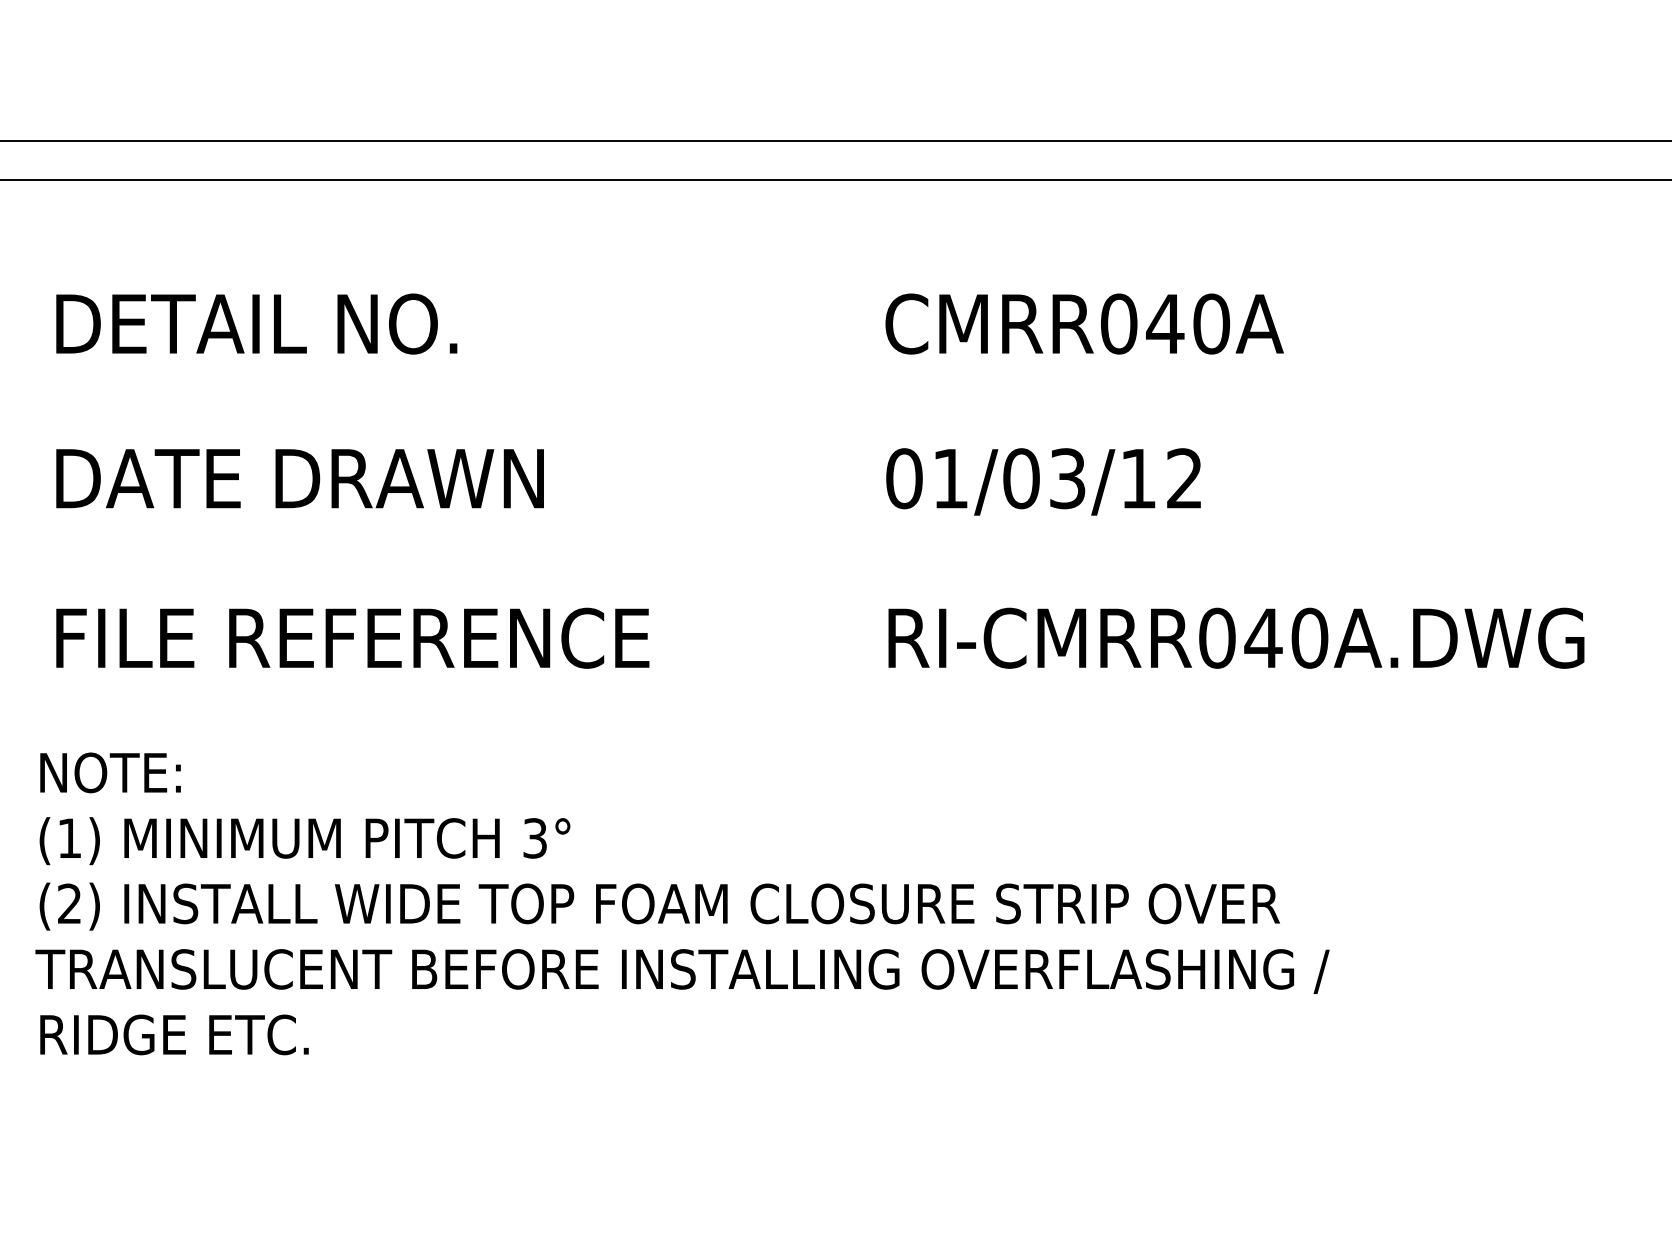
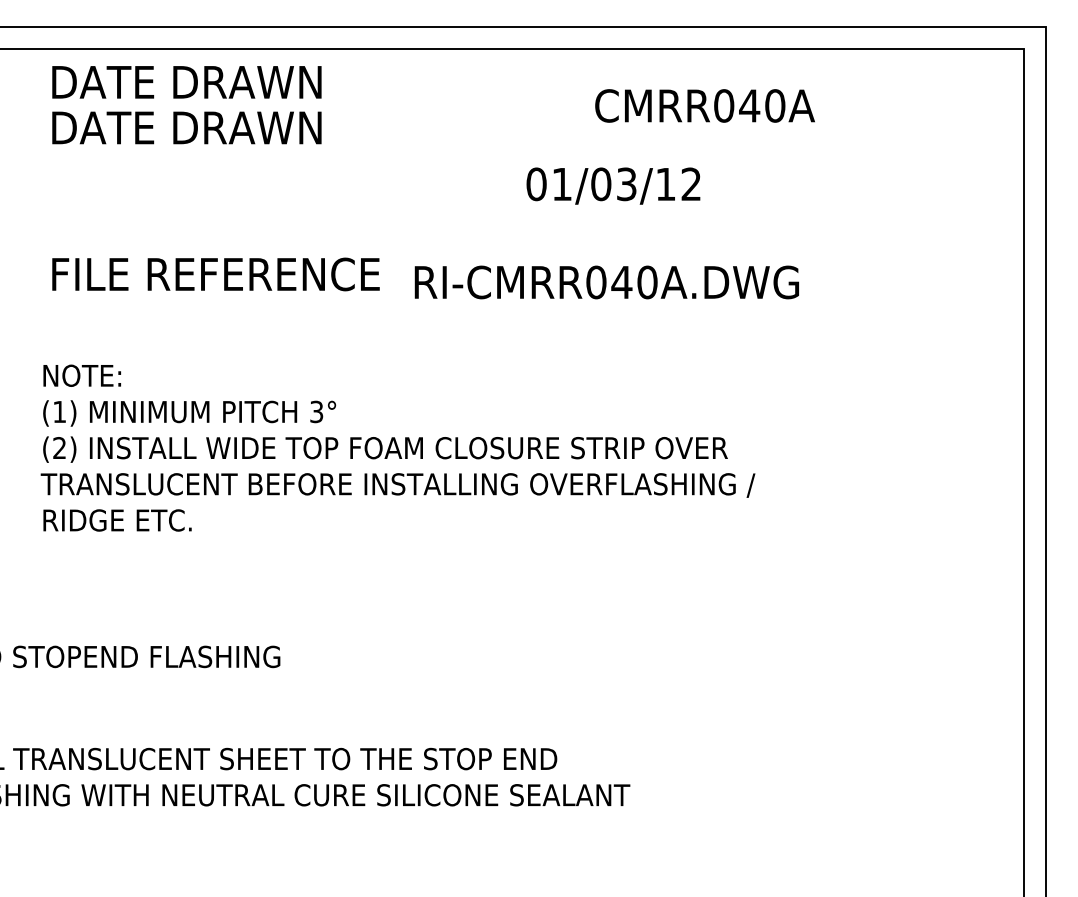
text: (324, 323) -> (200, 127), DETAIL NO. -> DATE DRAWN
text: (1083, 323) -> (704, 105), moved
text: (299, 478) -> (186, 82), moved
text: (1043, 480) -> (613, 185), moved
text: (351, 638) -> (215, 274), moved
text: (1235, 638) -> (606, 282), moved

